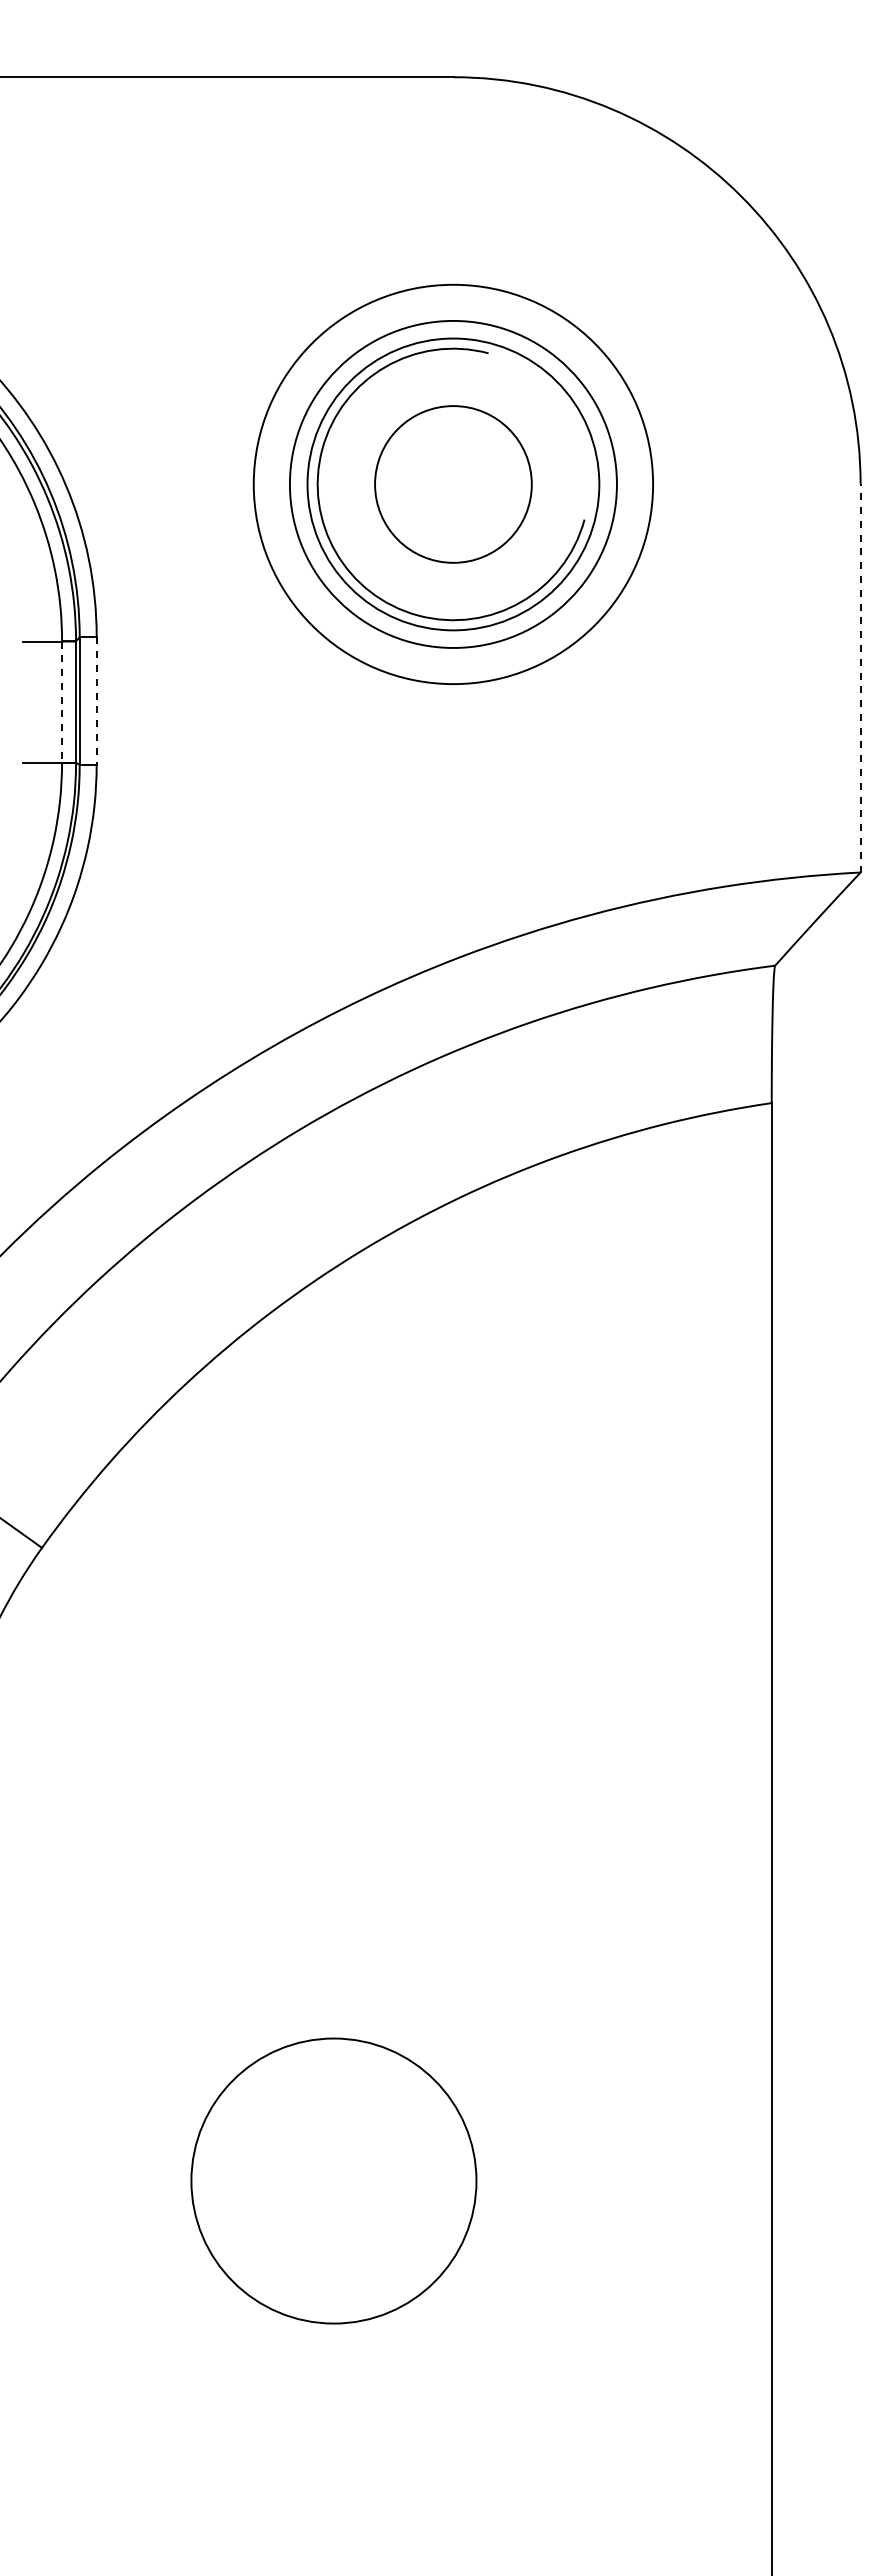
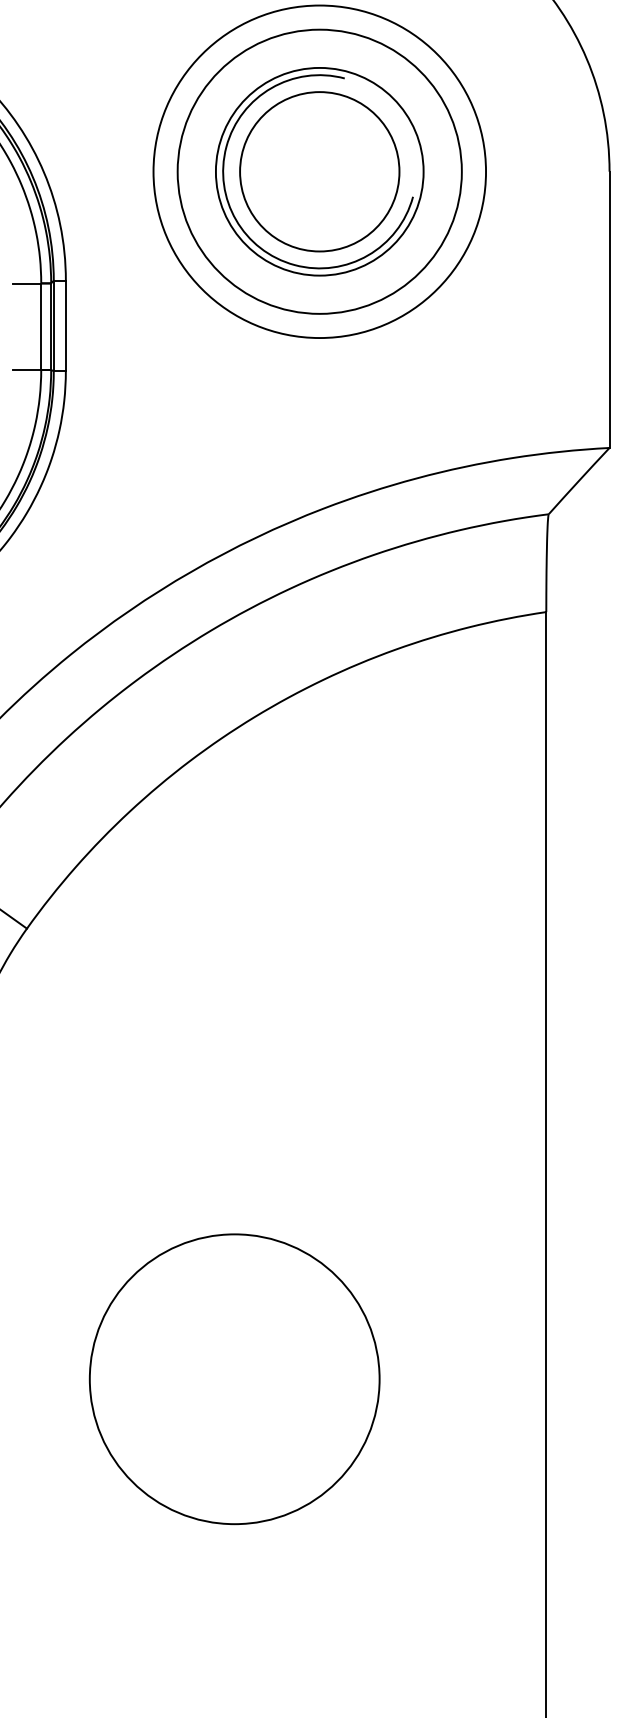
circle: (453, 484) -> (319, 171), size x1.43
circle: (453, 484) -> (319, 171), size x1.43
line: (860, 677) -> (609, 309), dashed -> solid
line: (96, 701) -> (65, 326), dashed -> solid
line: (62, 702) -> (41, 326), dashed -> solid
circle: (333, 2180) -> (234, 1378), size x1.43

